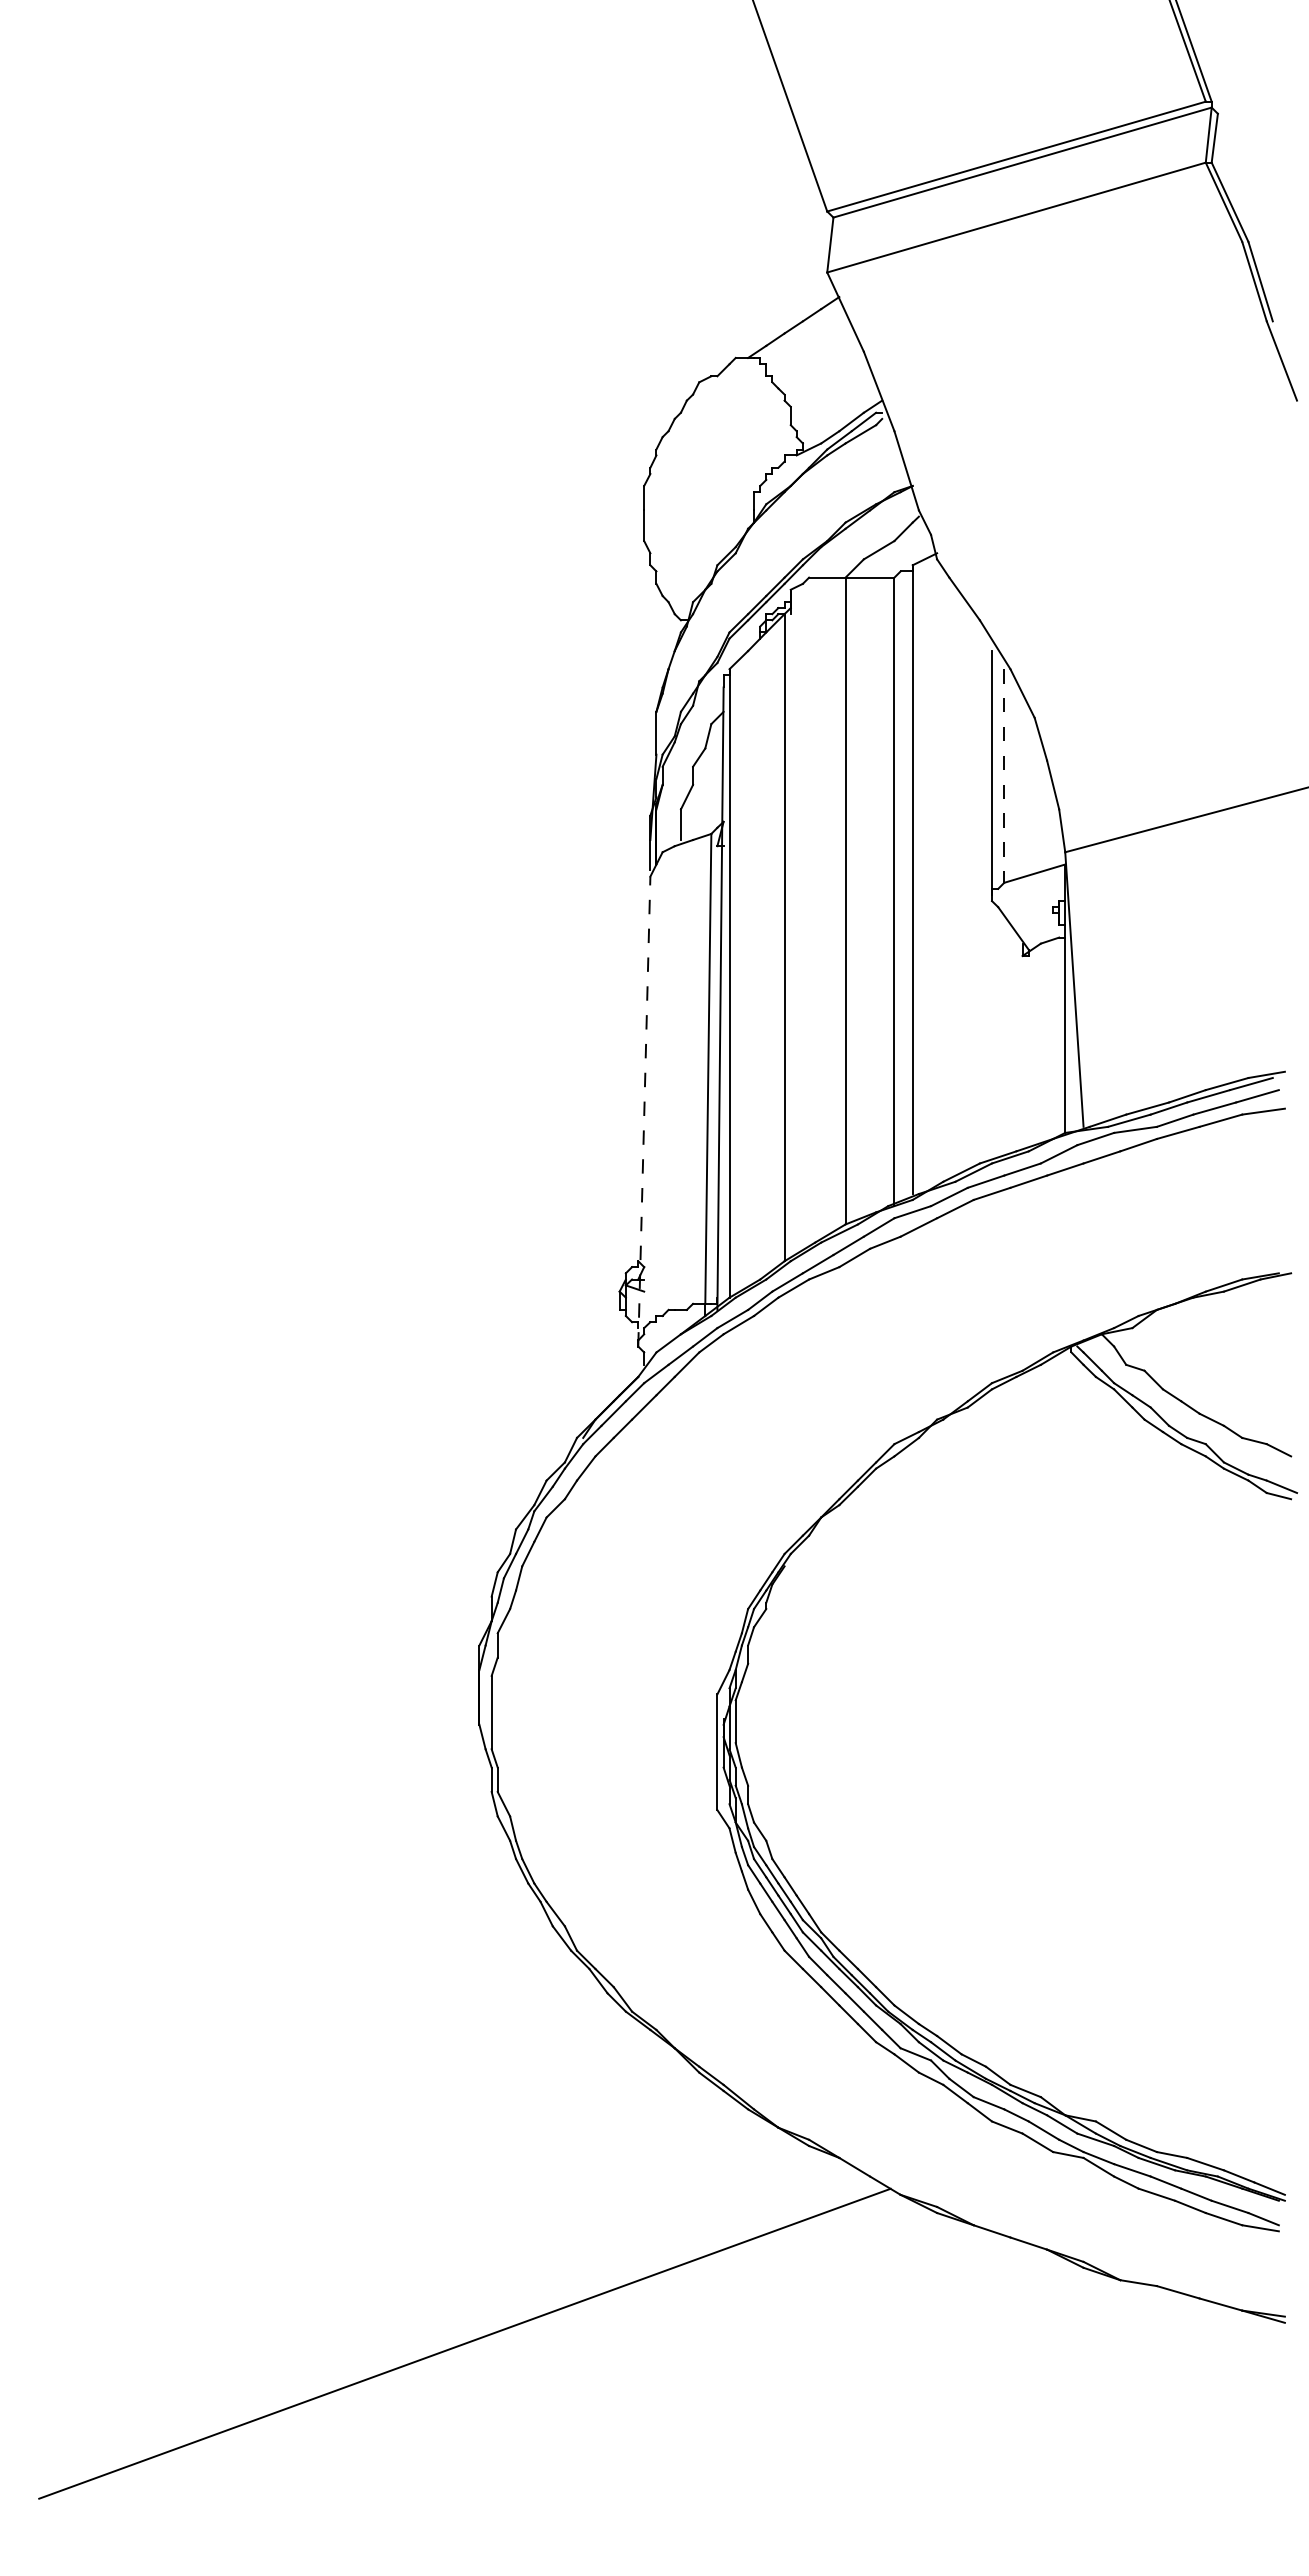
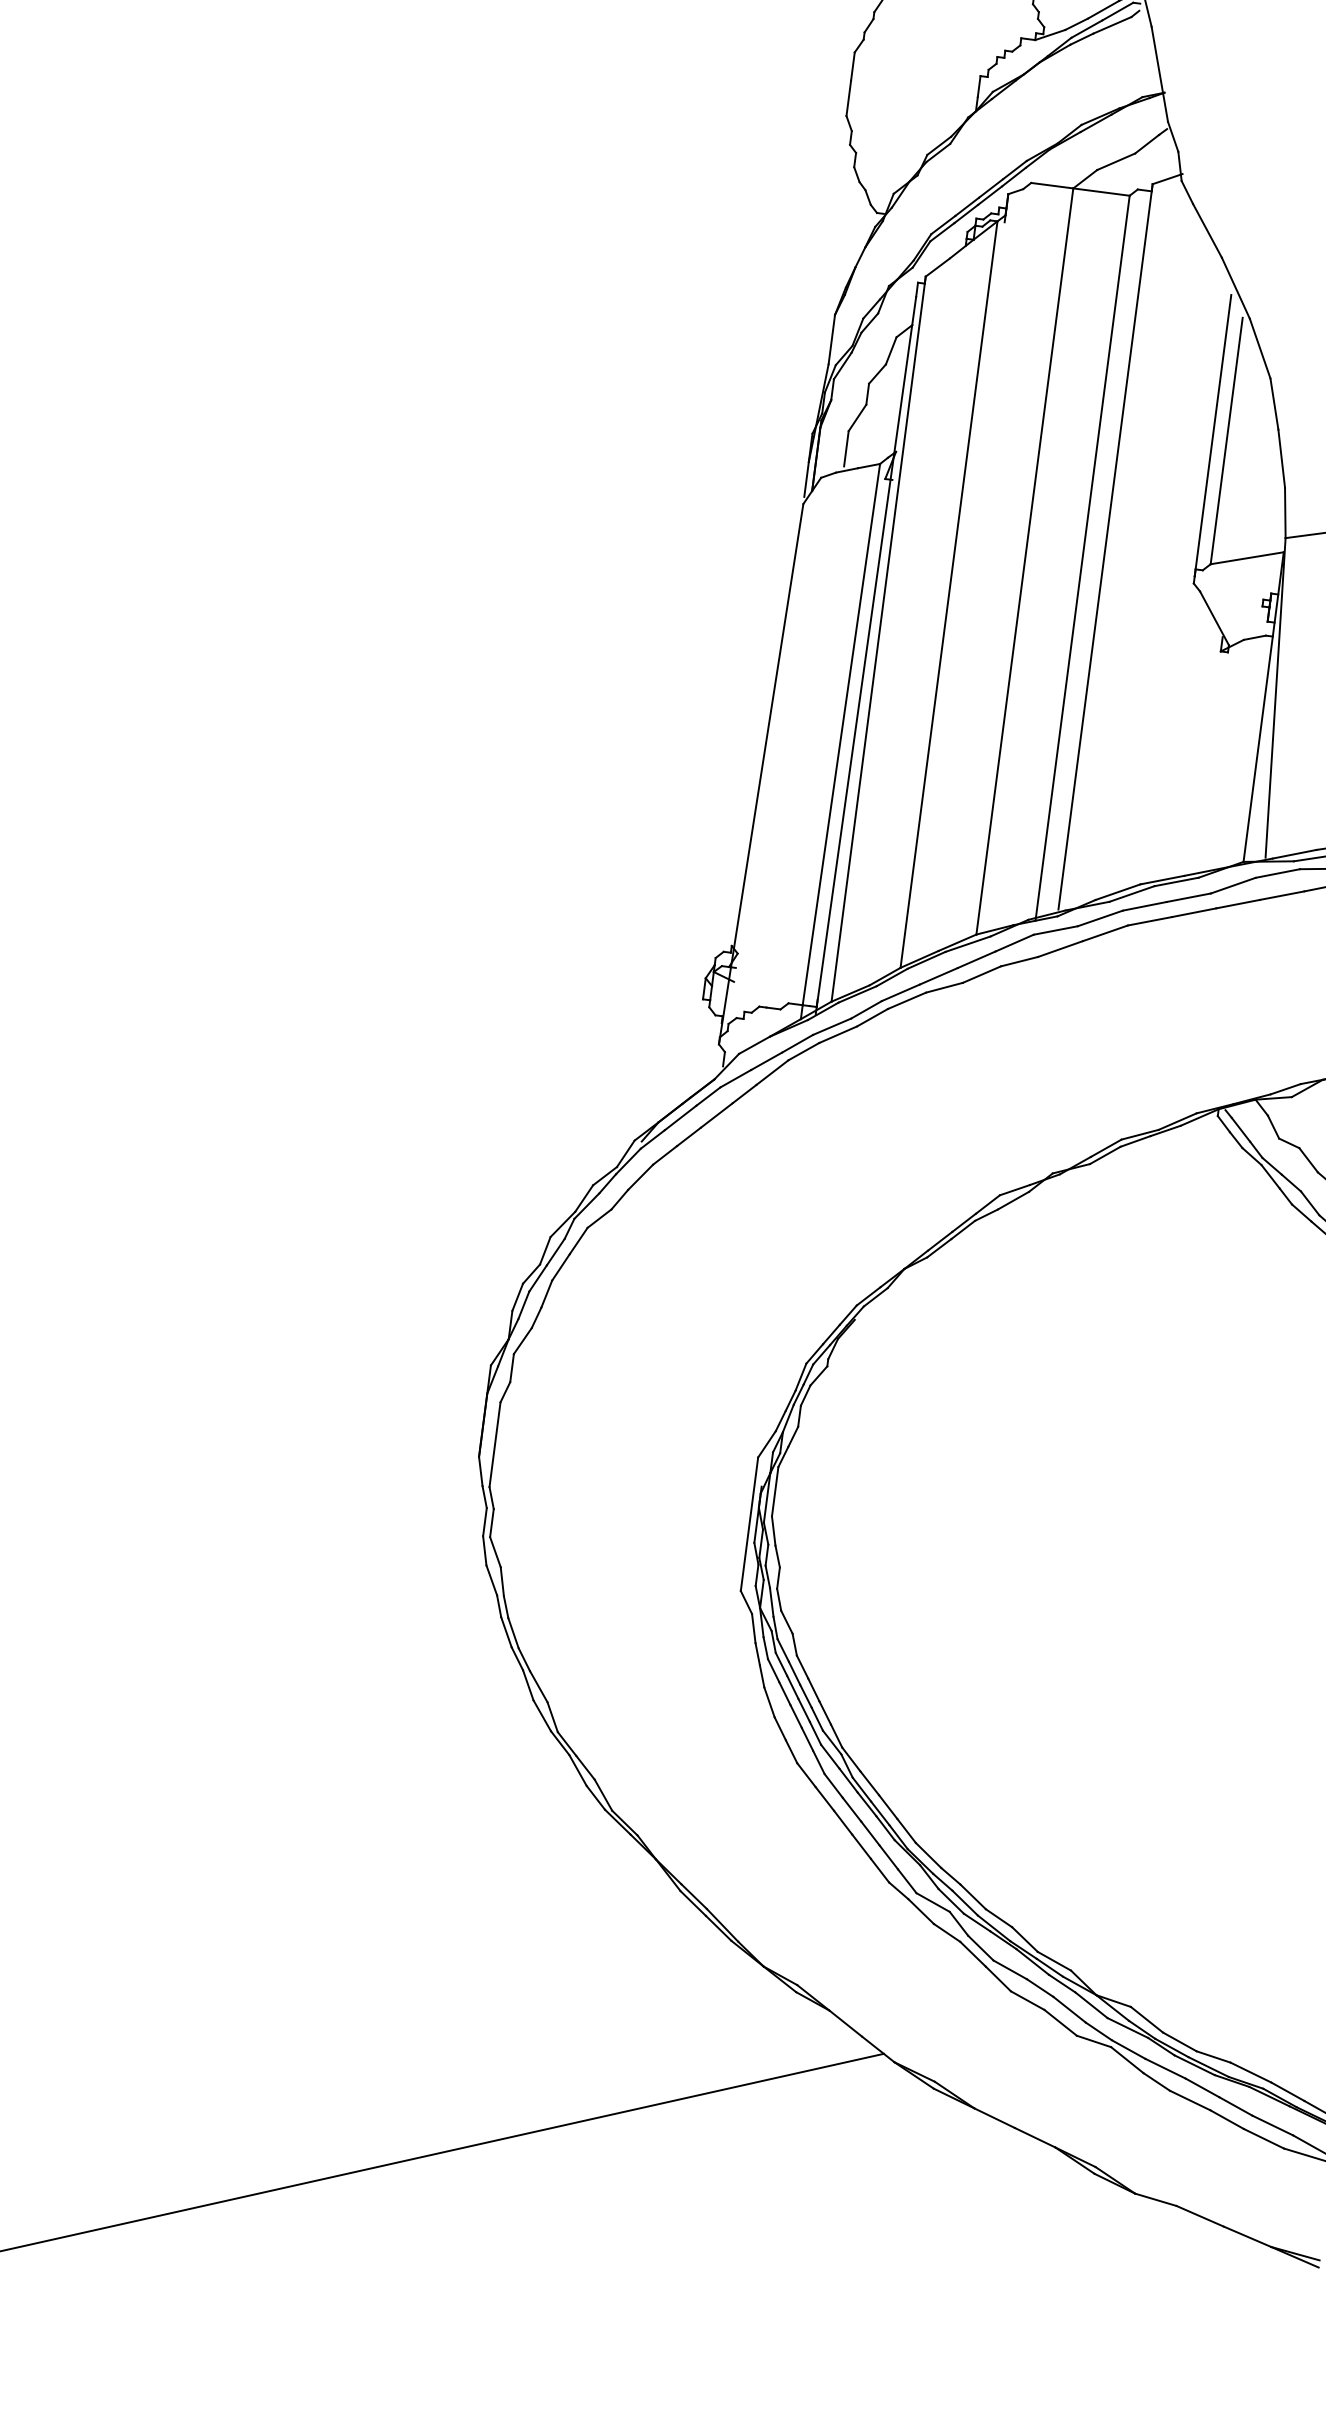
line: (1004, 776) -> (1226, 441), dashed -> solid
line: (644, 1111) -> (761, 774), dashed -> solid

